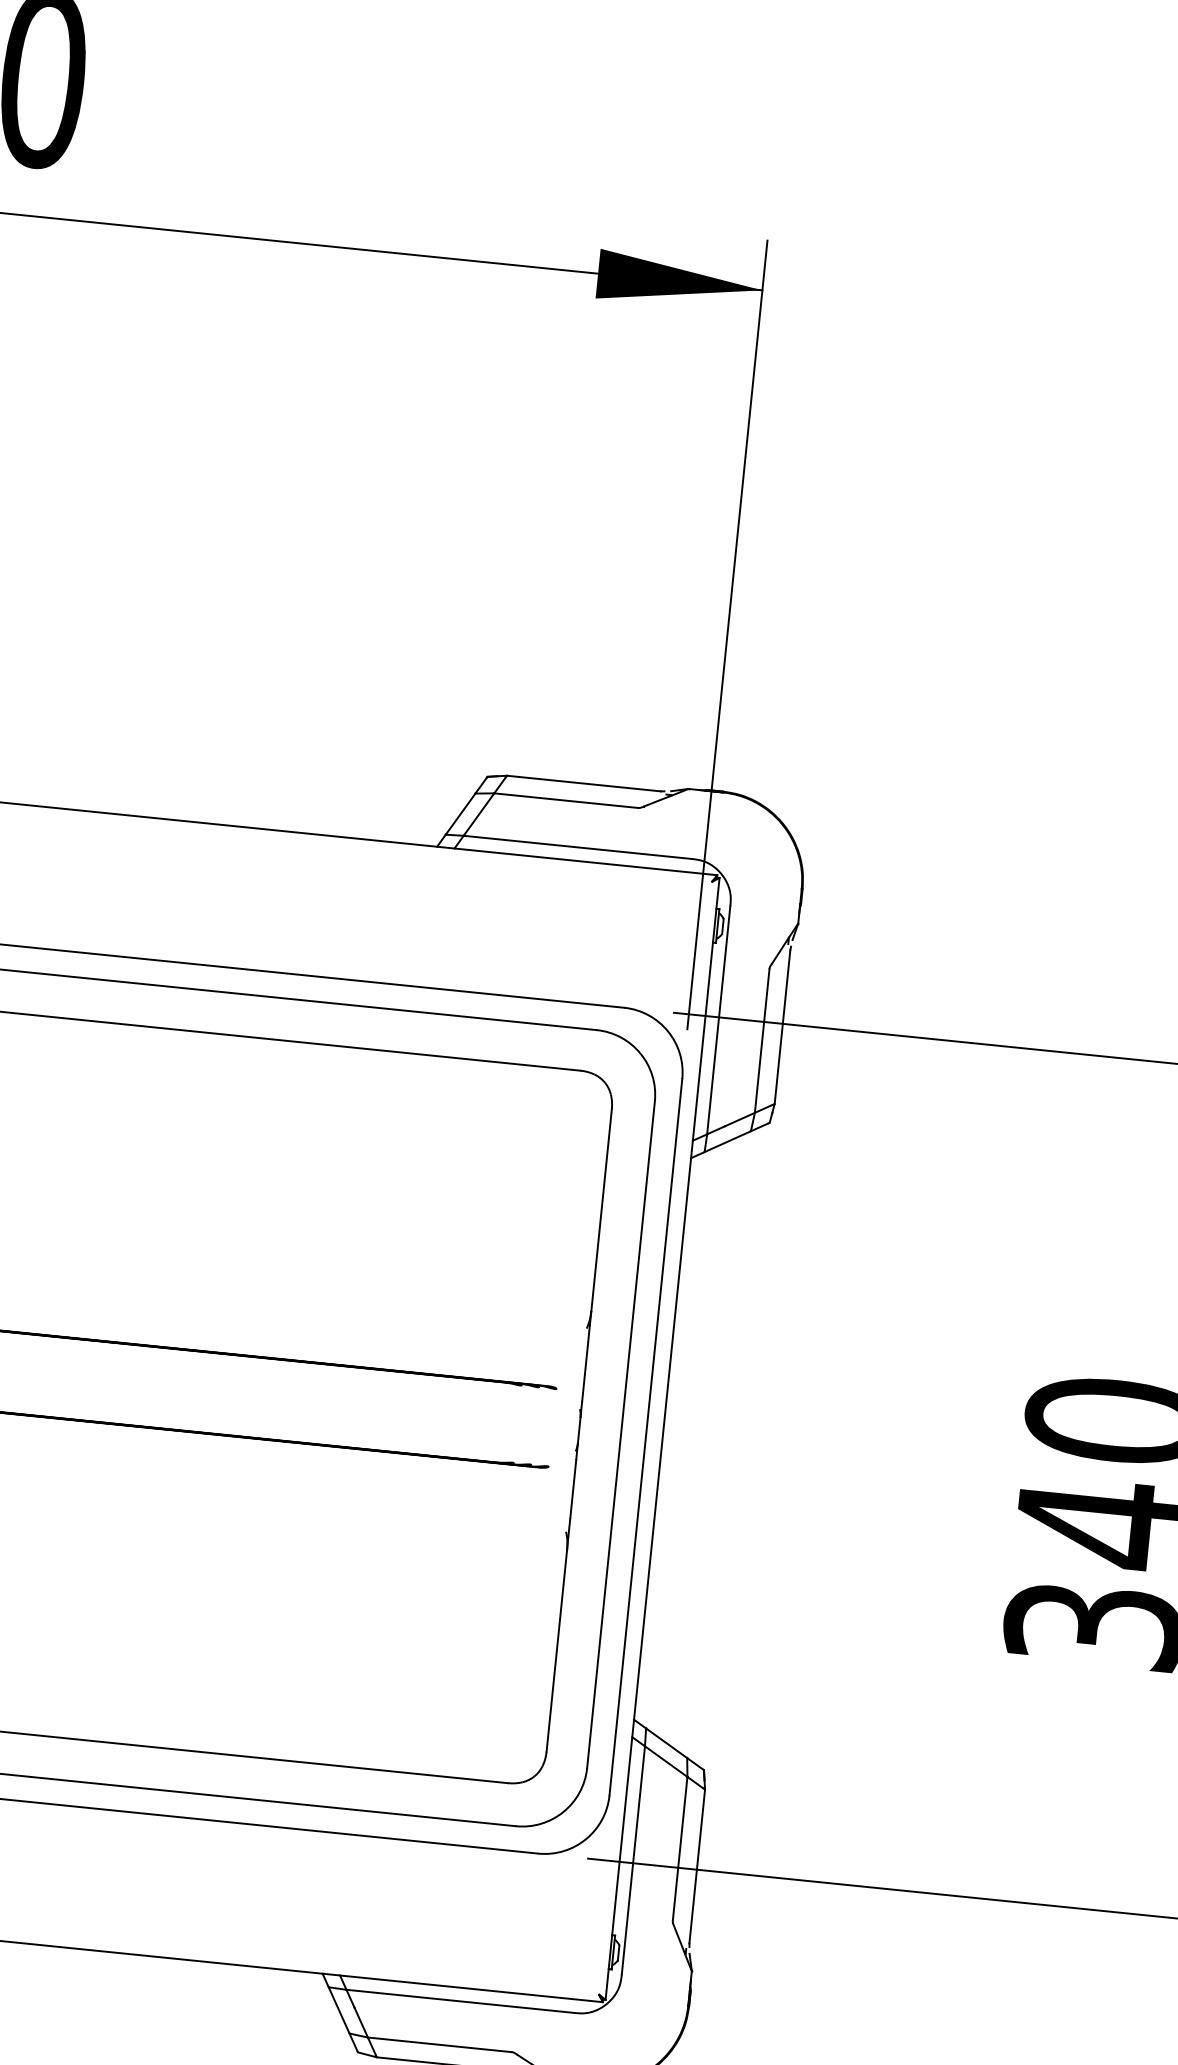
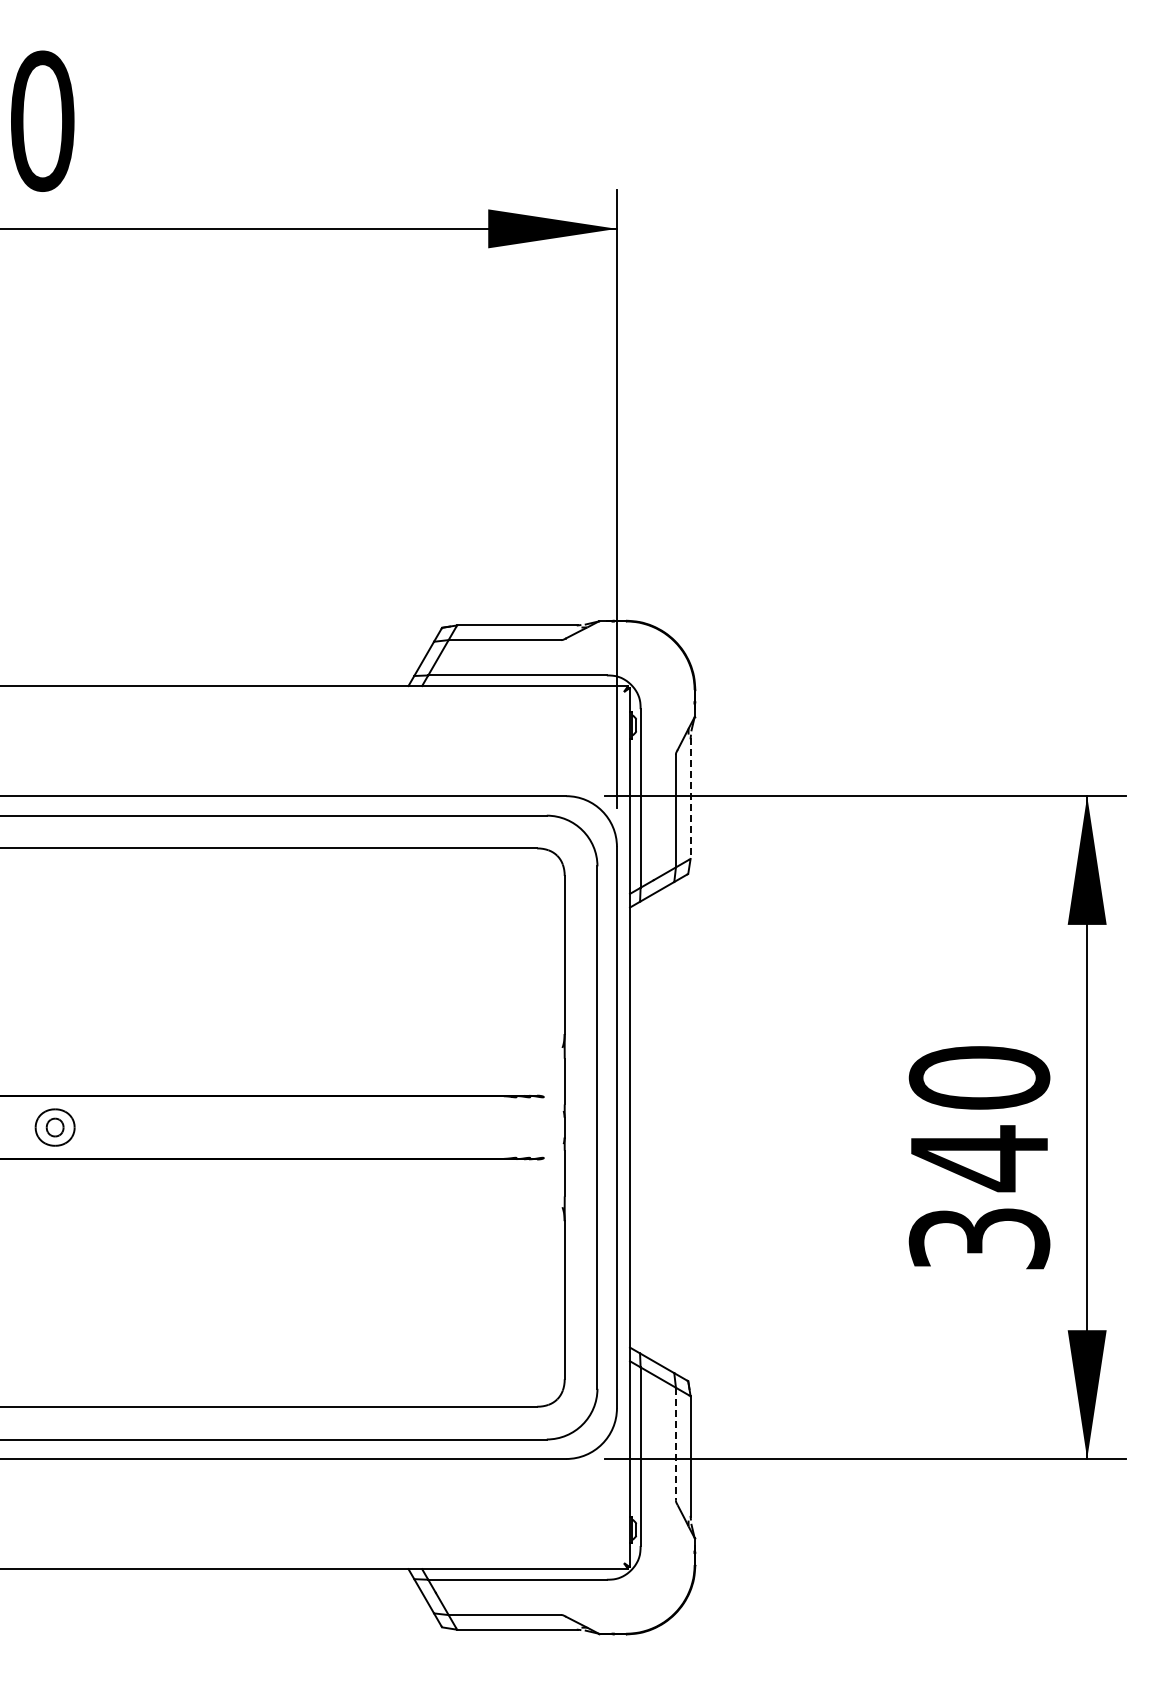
line: (782, 1028) -> (690, 799), solid -> dashed
line: (679, 1849) -> (675, 1444), solid -> dashed

